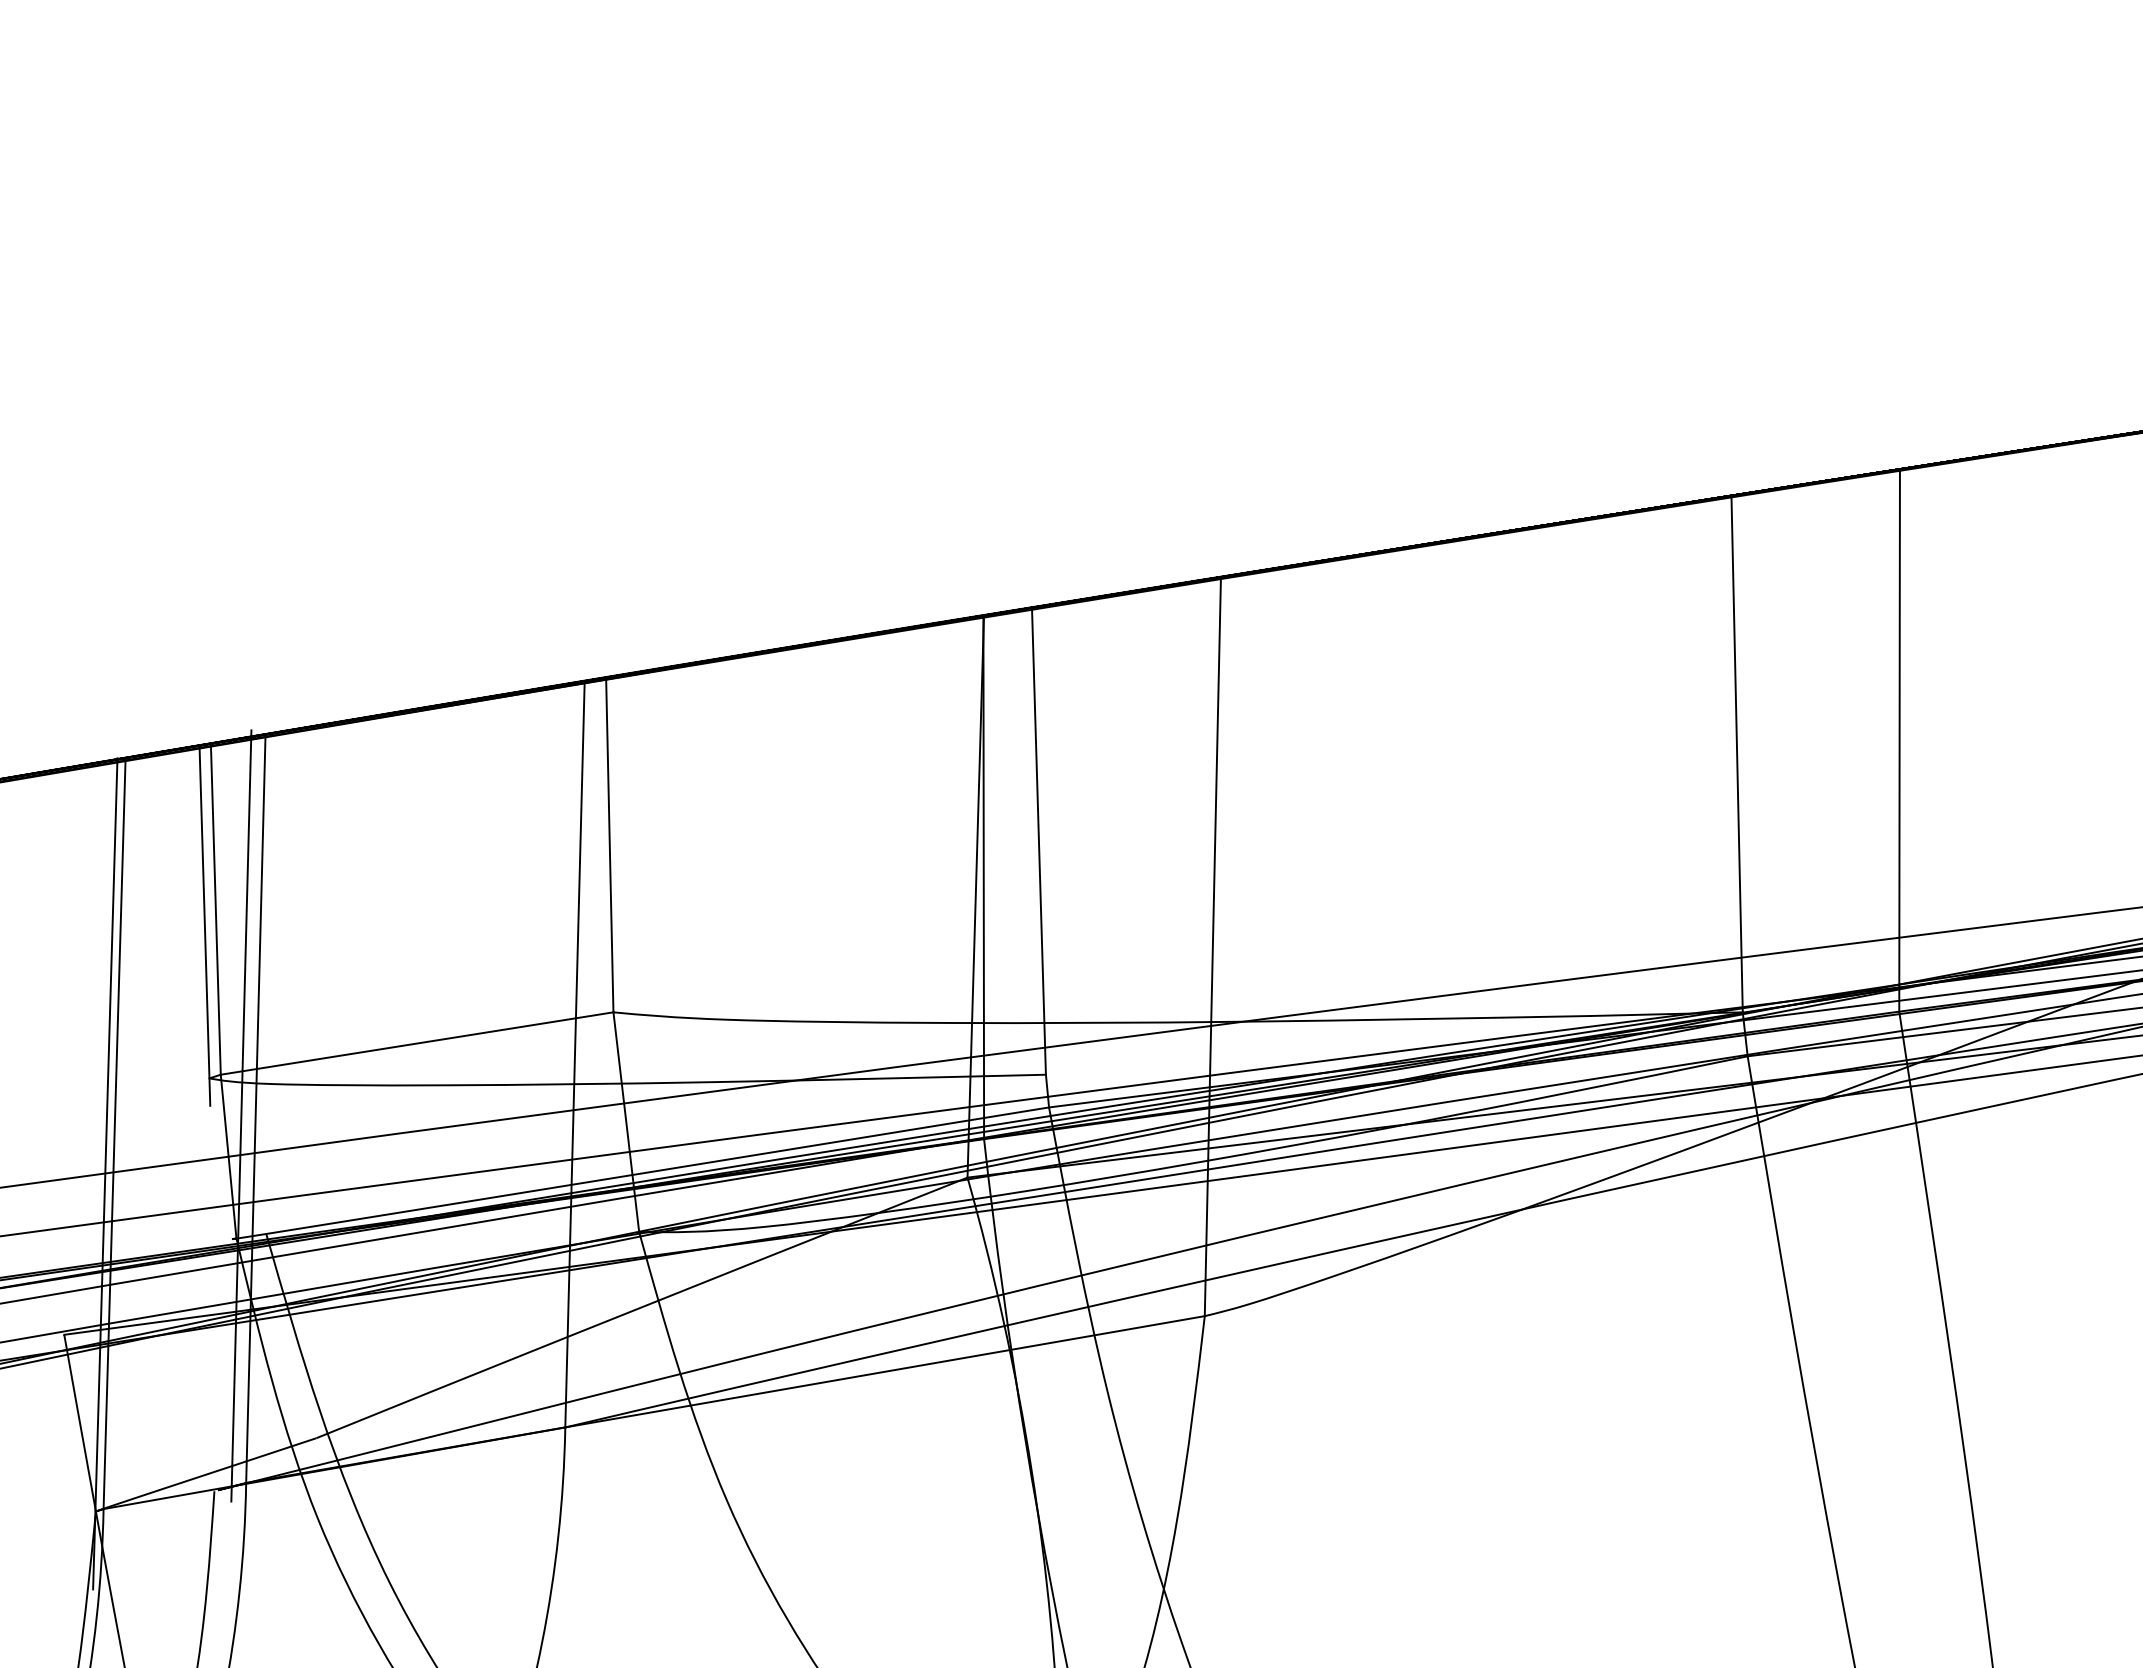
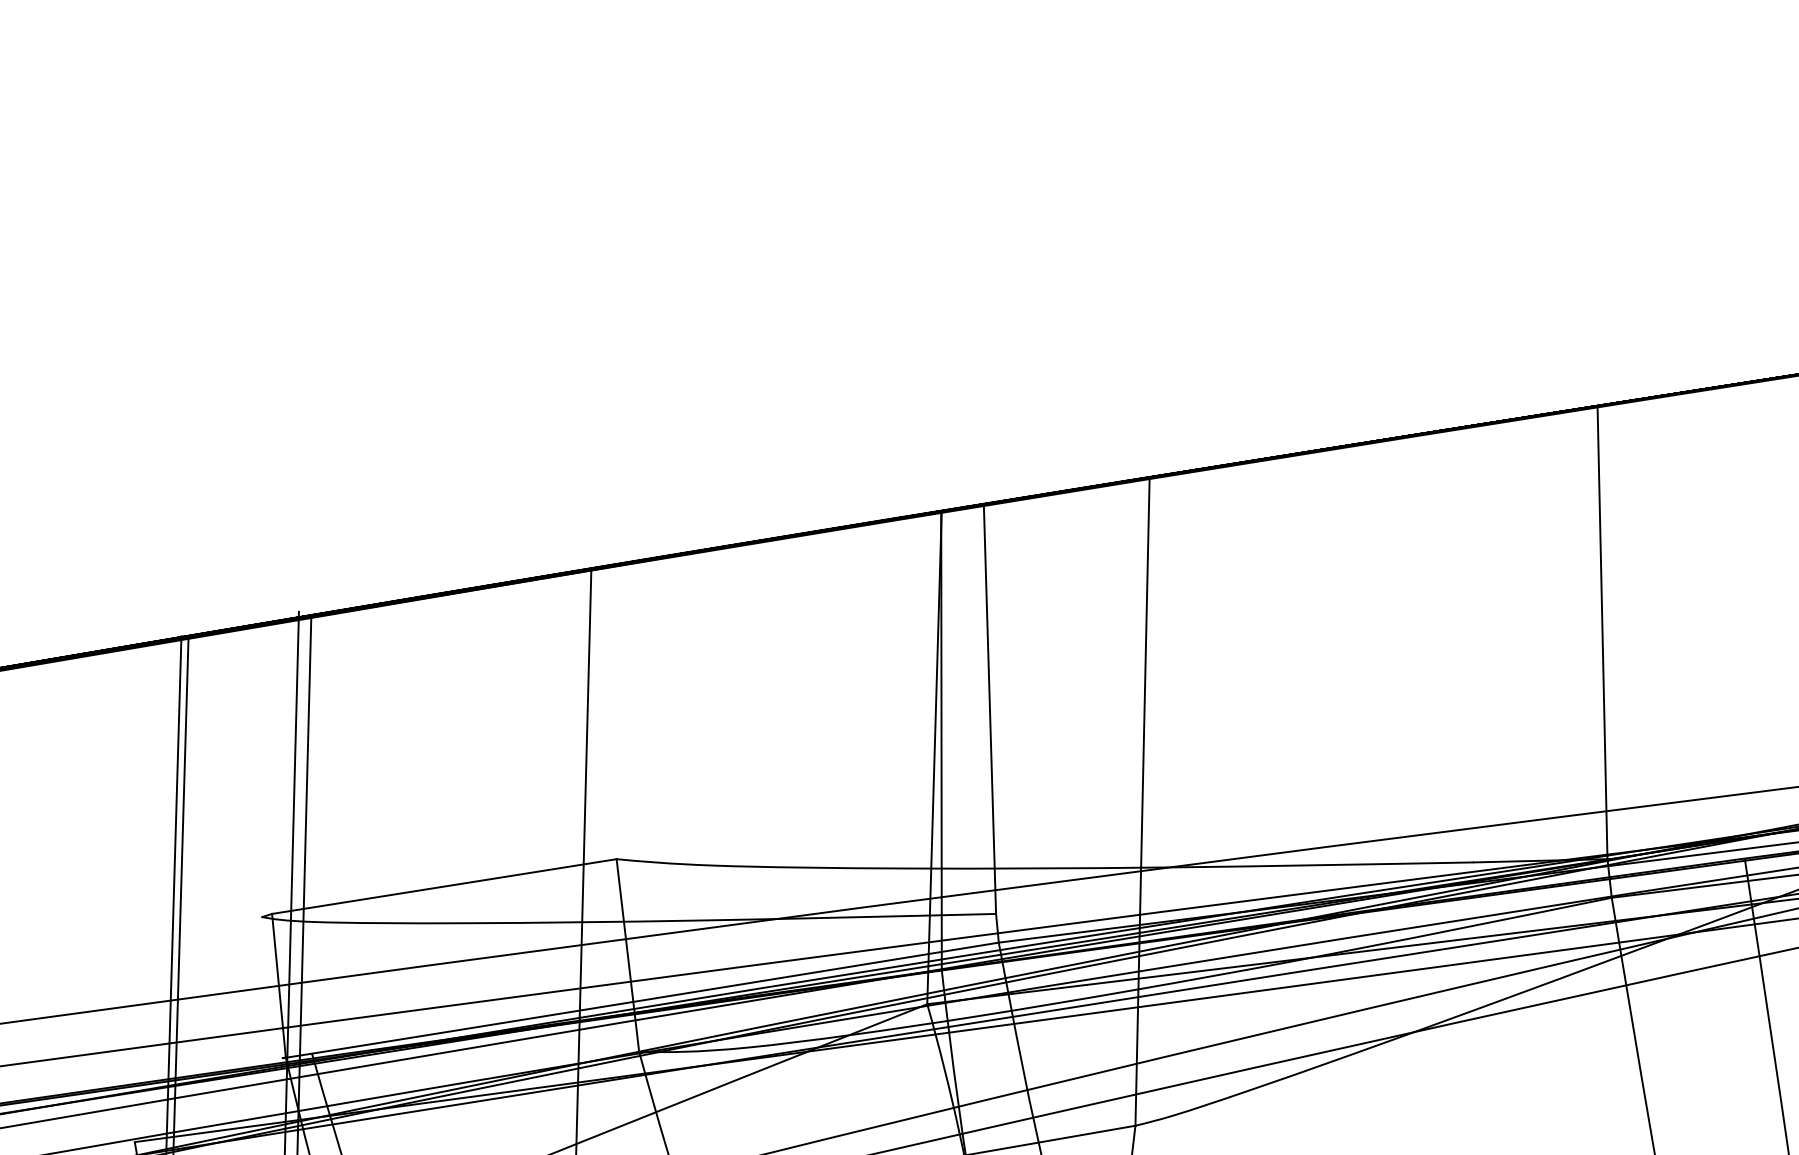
line: (1899, 740) -> (1744, 620), removed
line: (609, 844) -> (613, 711), removed
line: (215, 908) -> (267, 768), removed
line: (204, 925) -> (257, 783), removed

